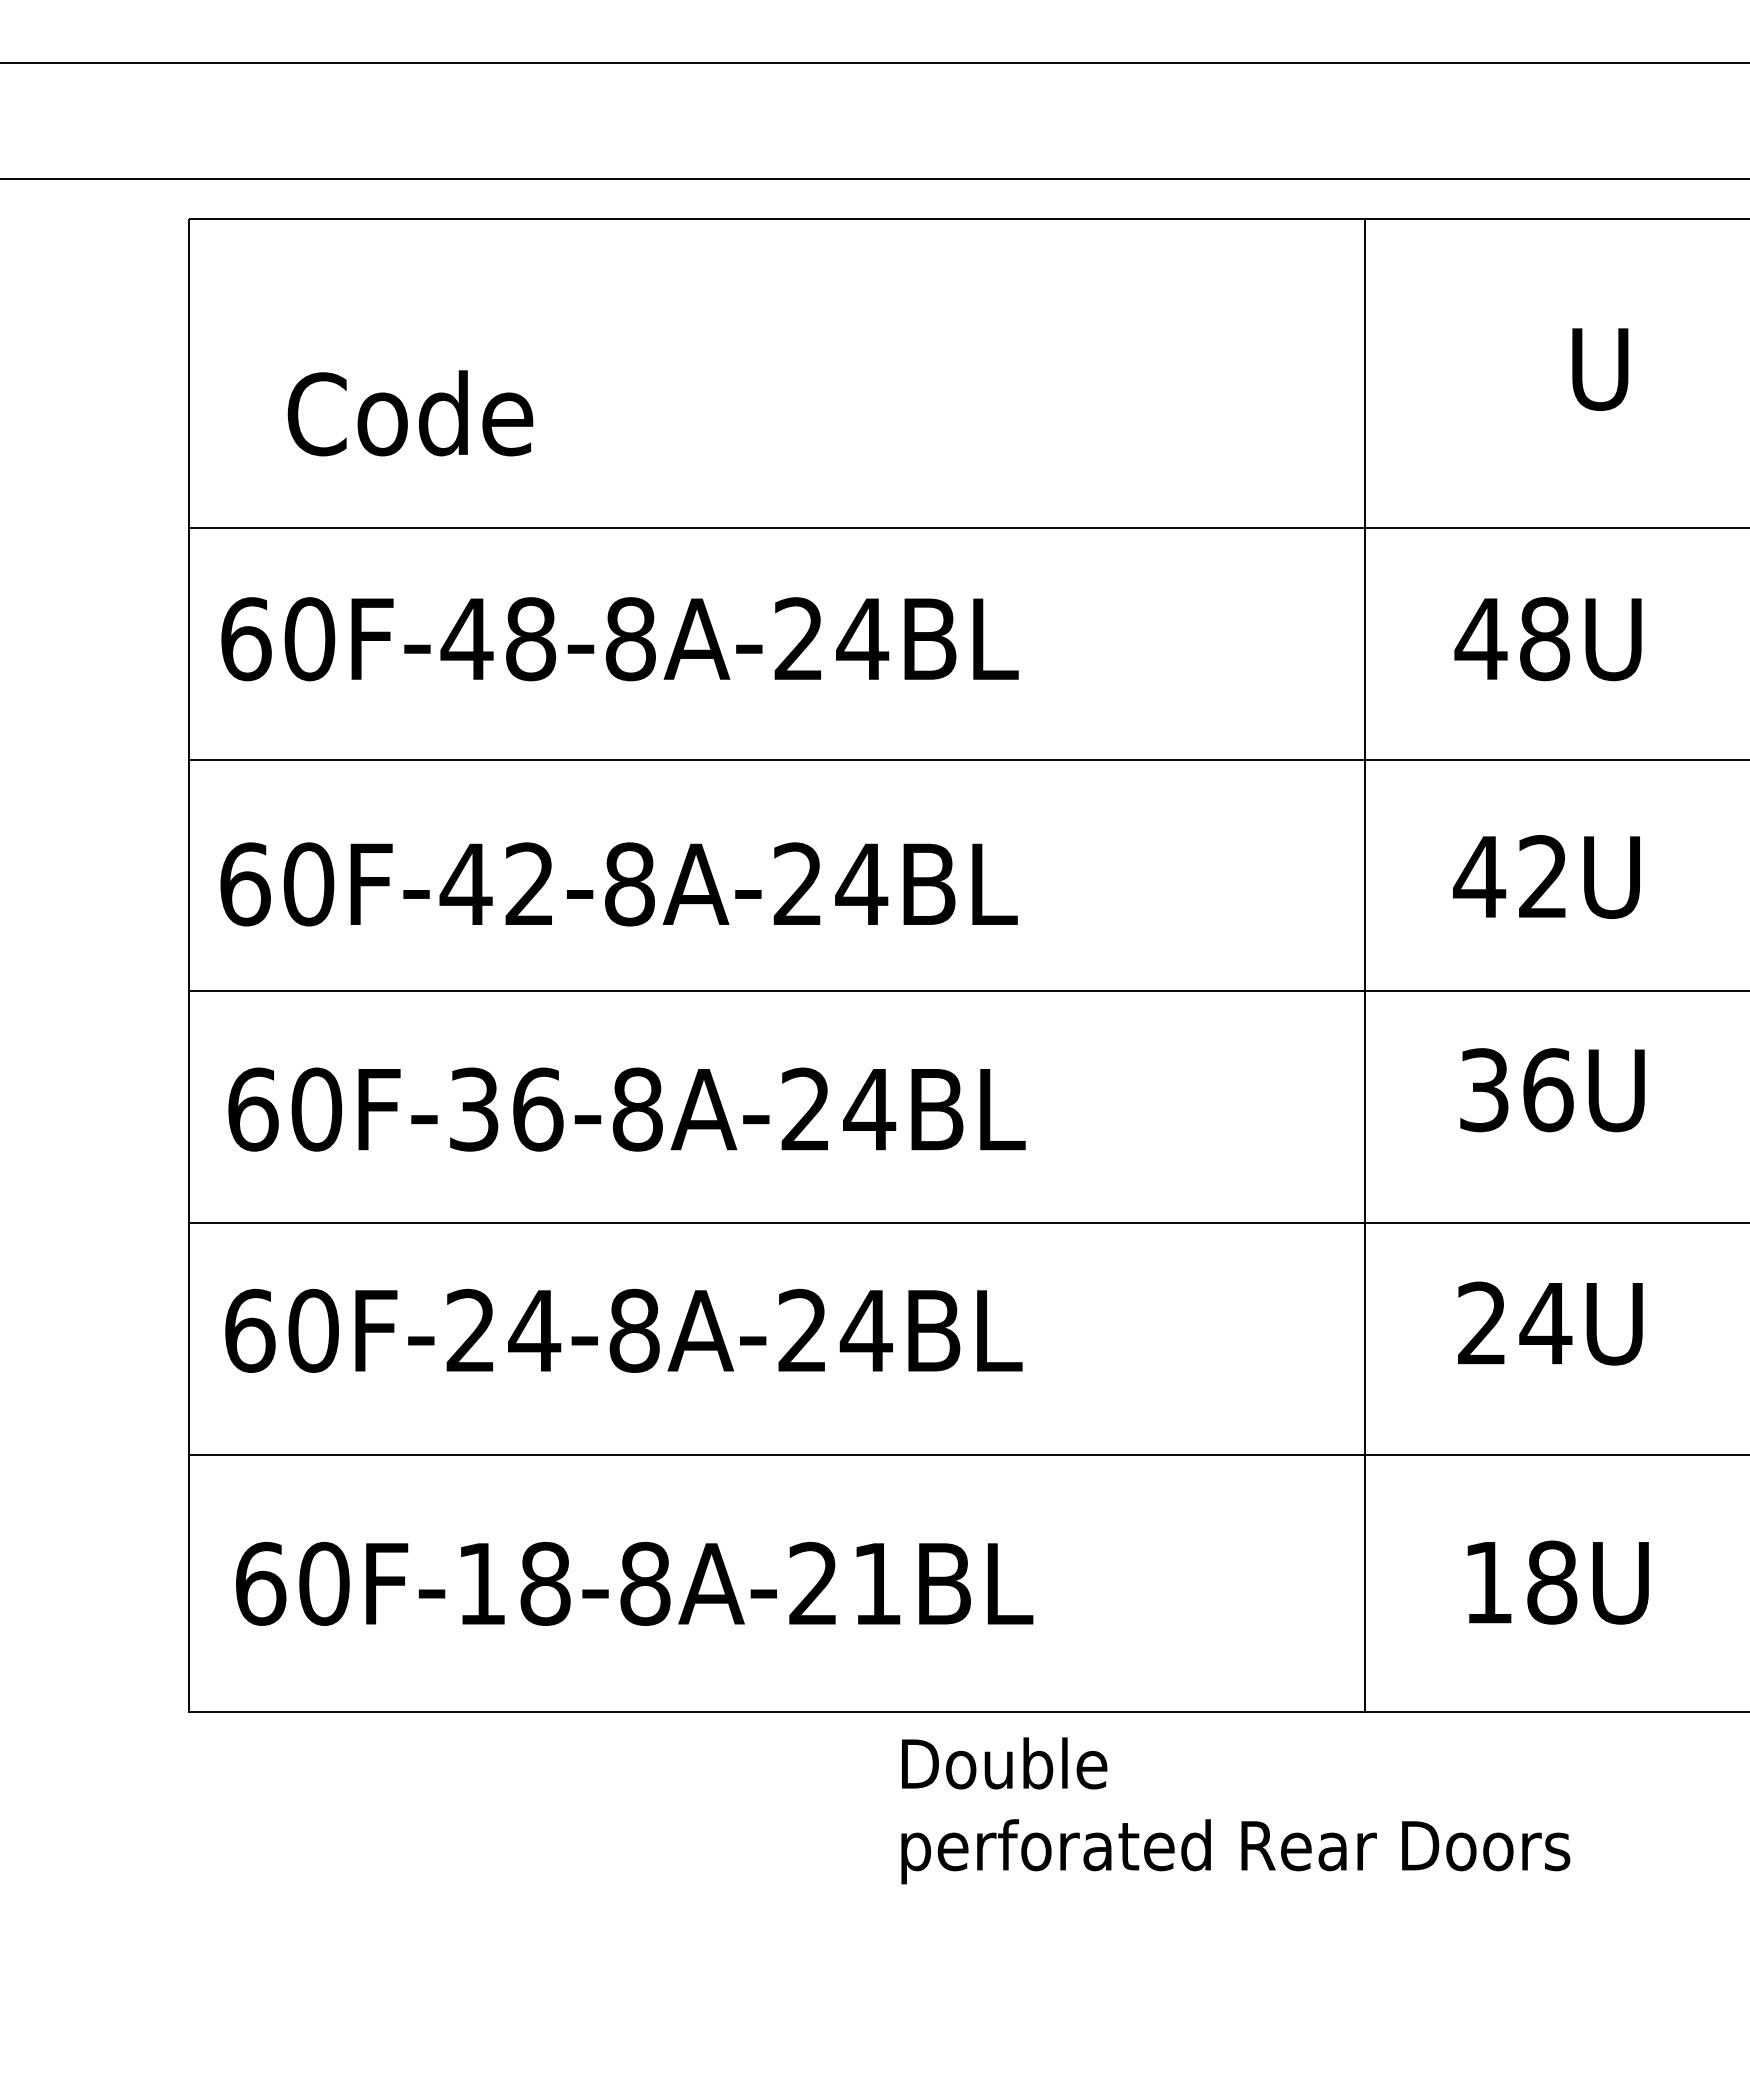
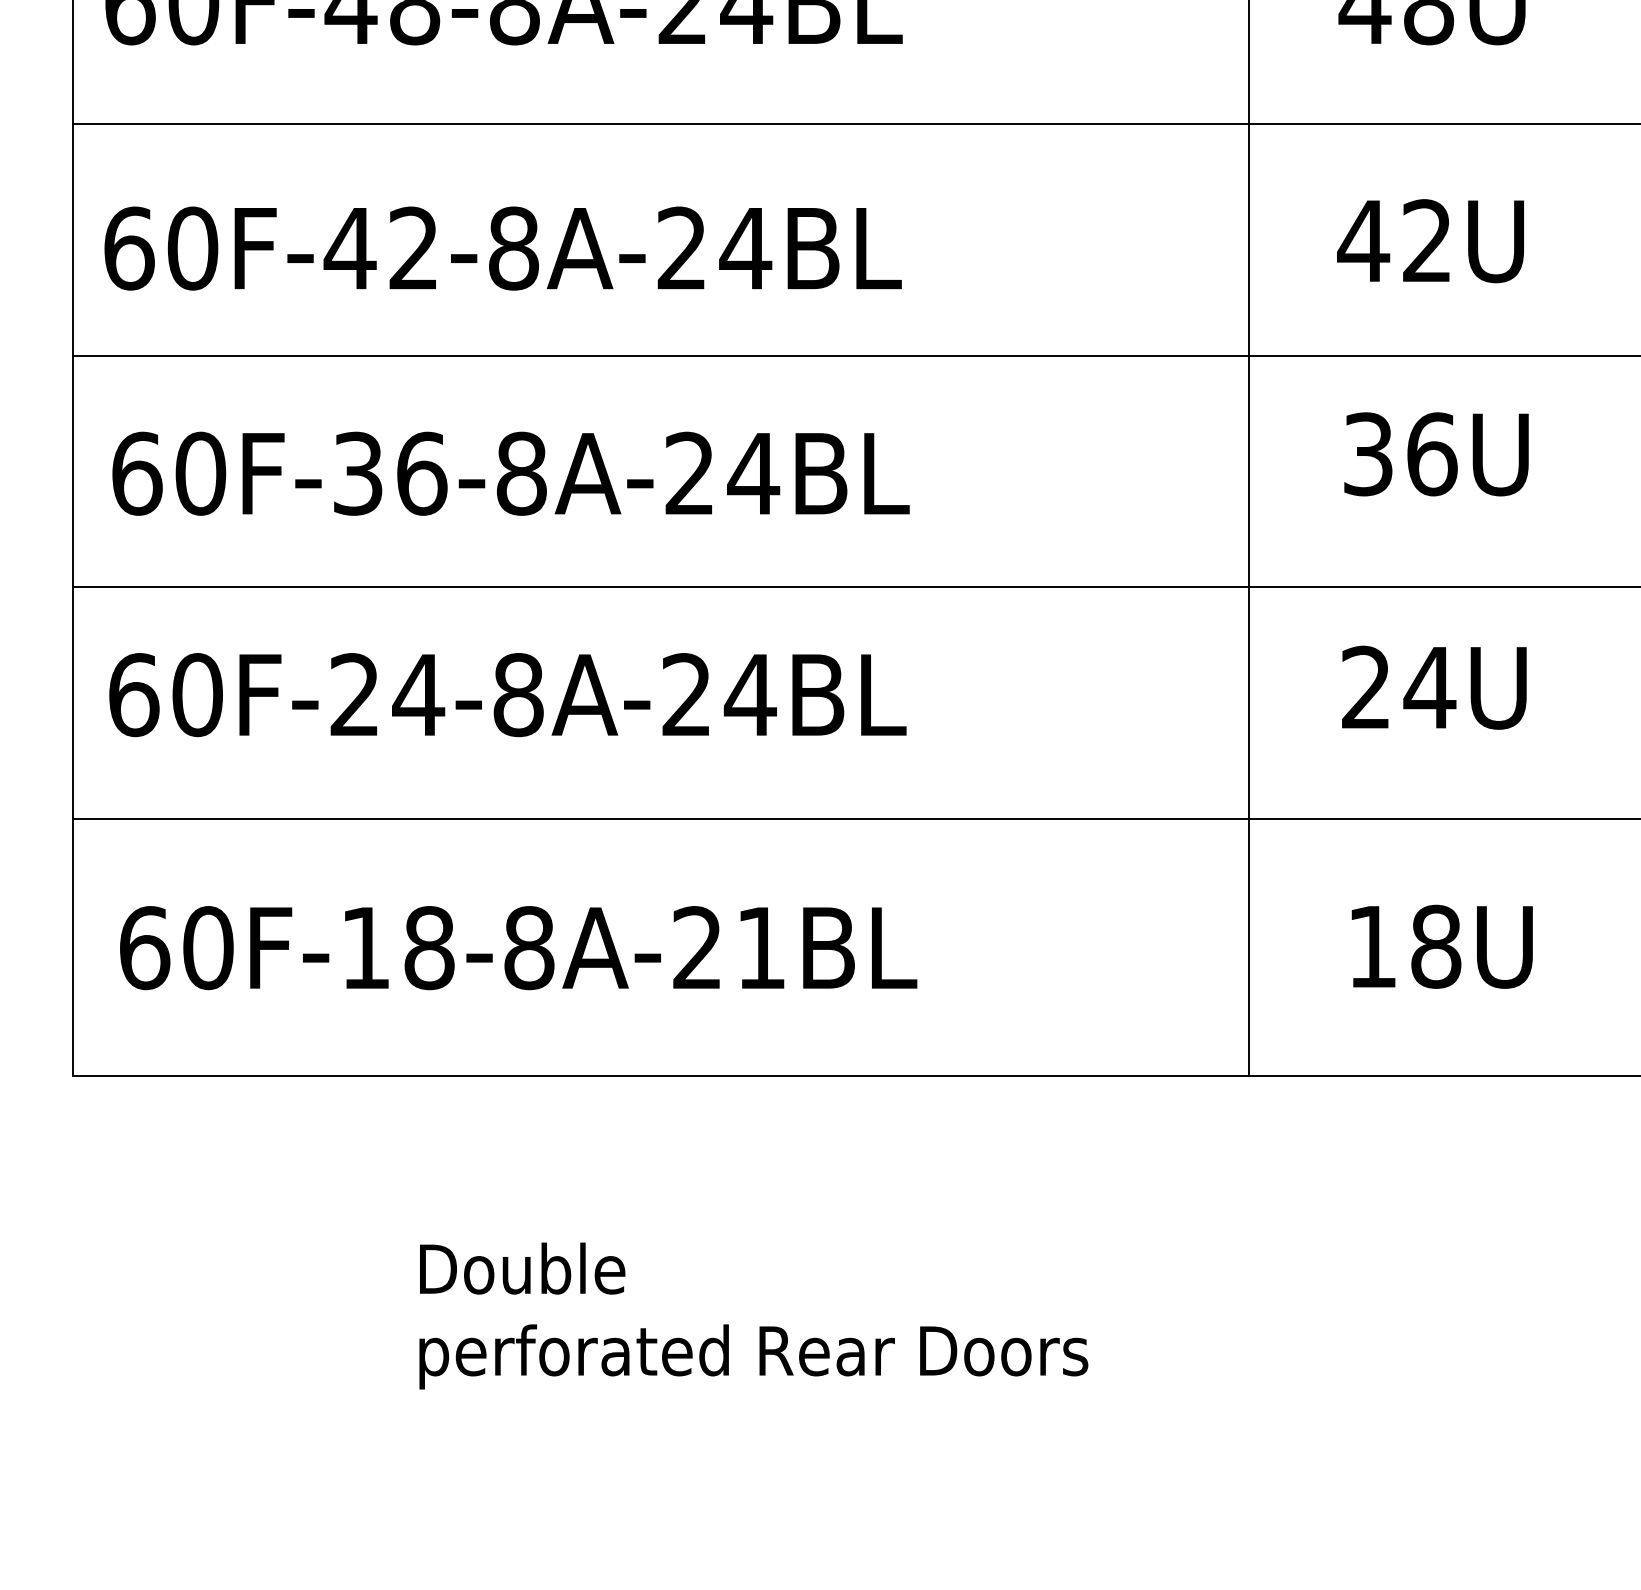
text: (1235, 1810) -> (753, 1315), moved

